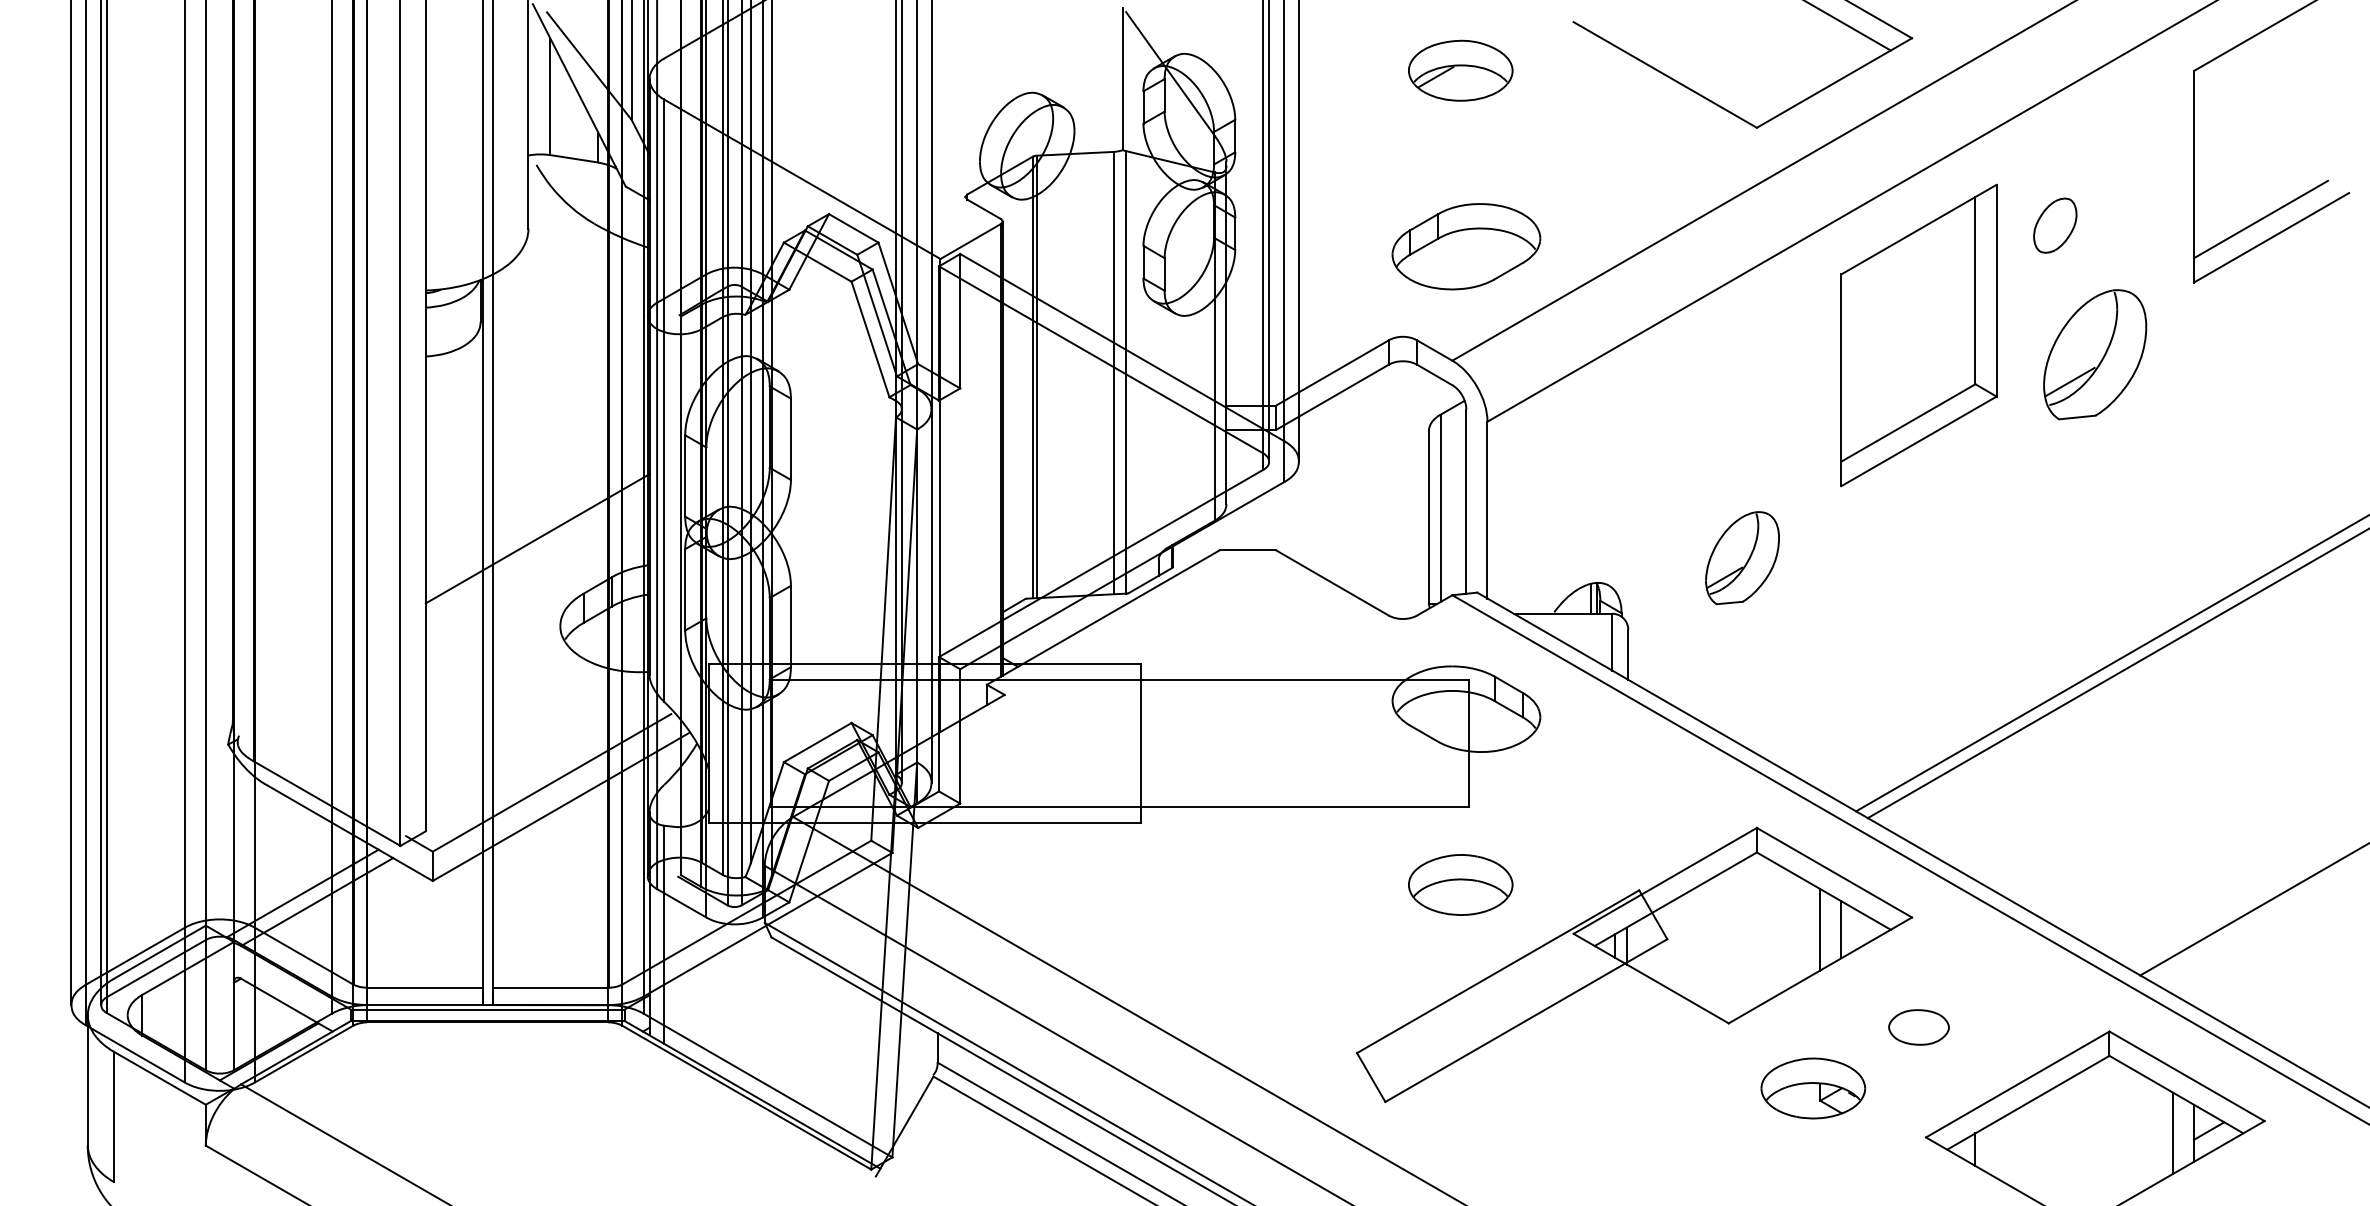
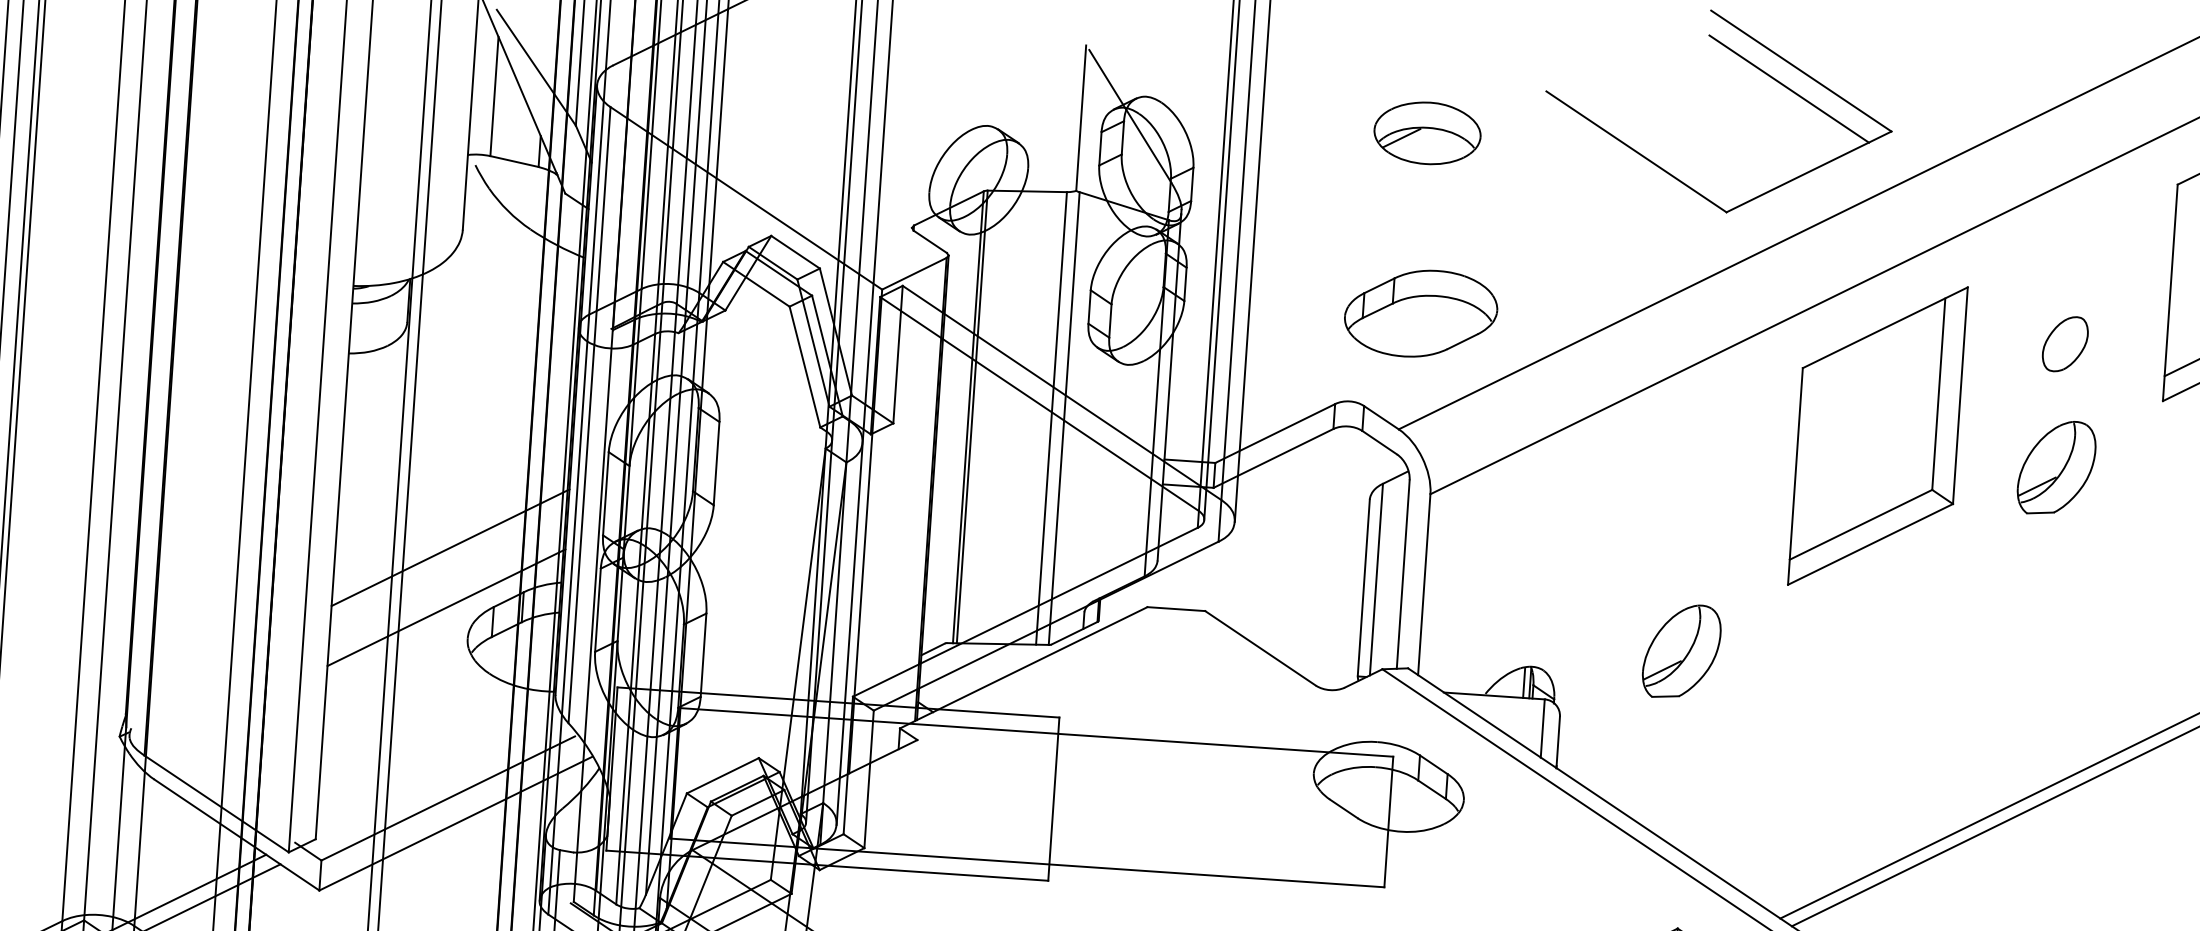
part: (2055, 225) -> (2065, 344), moved
part: (2094, 354) -> (2056, 467), size x0.71
line: (537, 597) -> (446, 607), added

